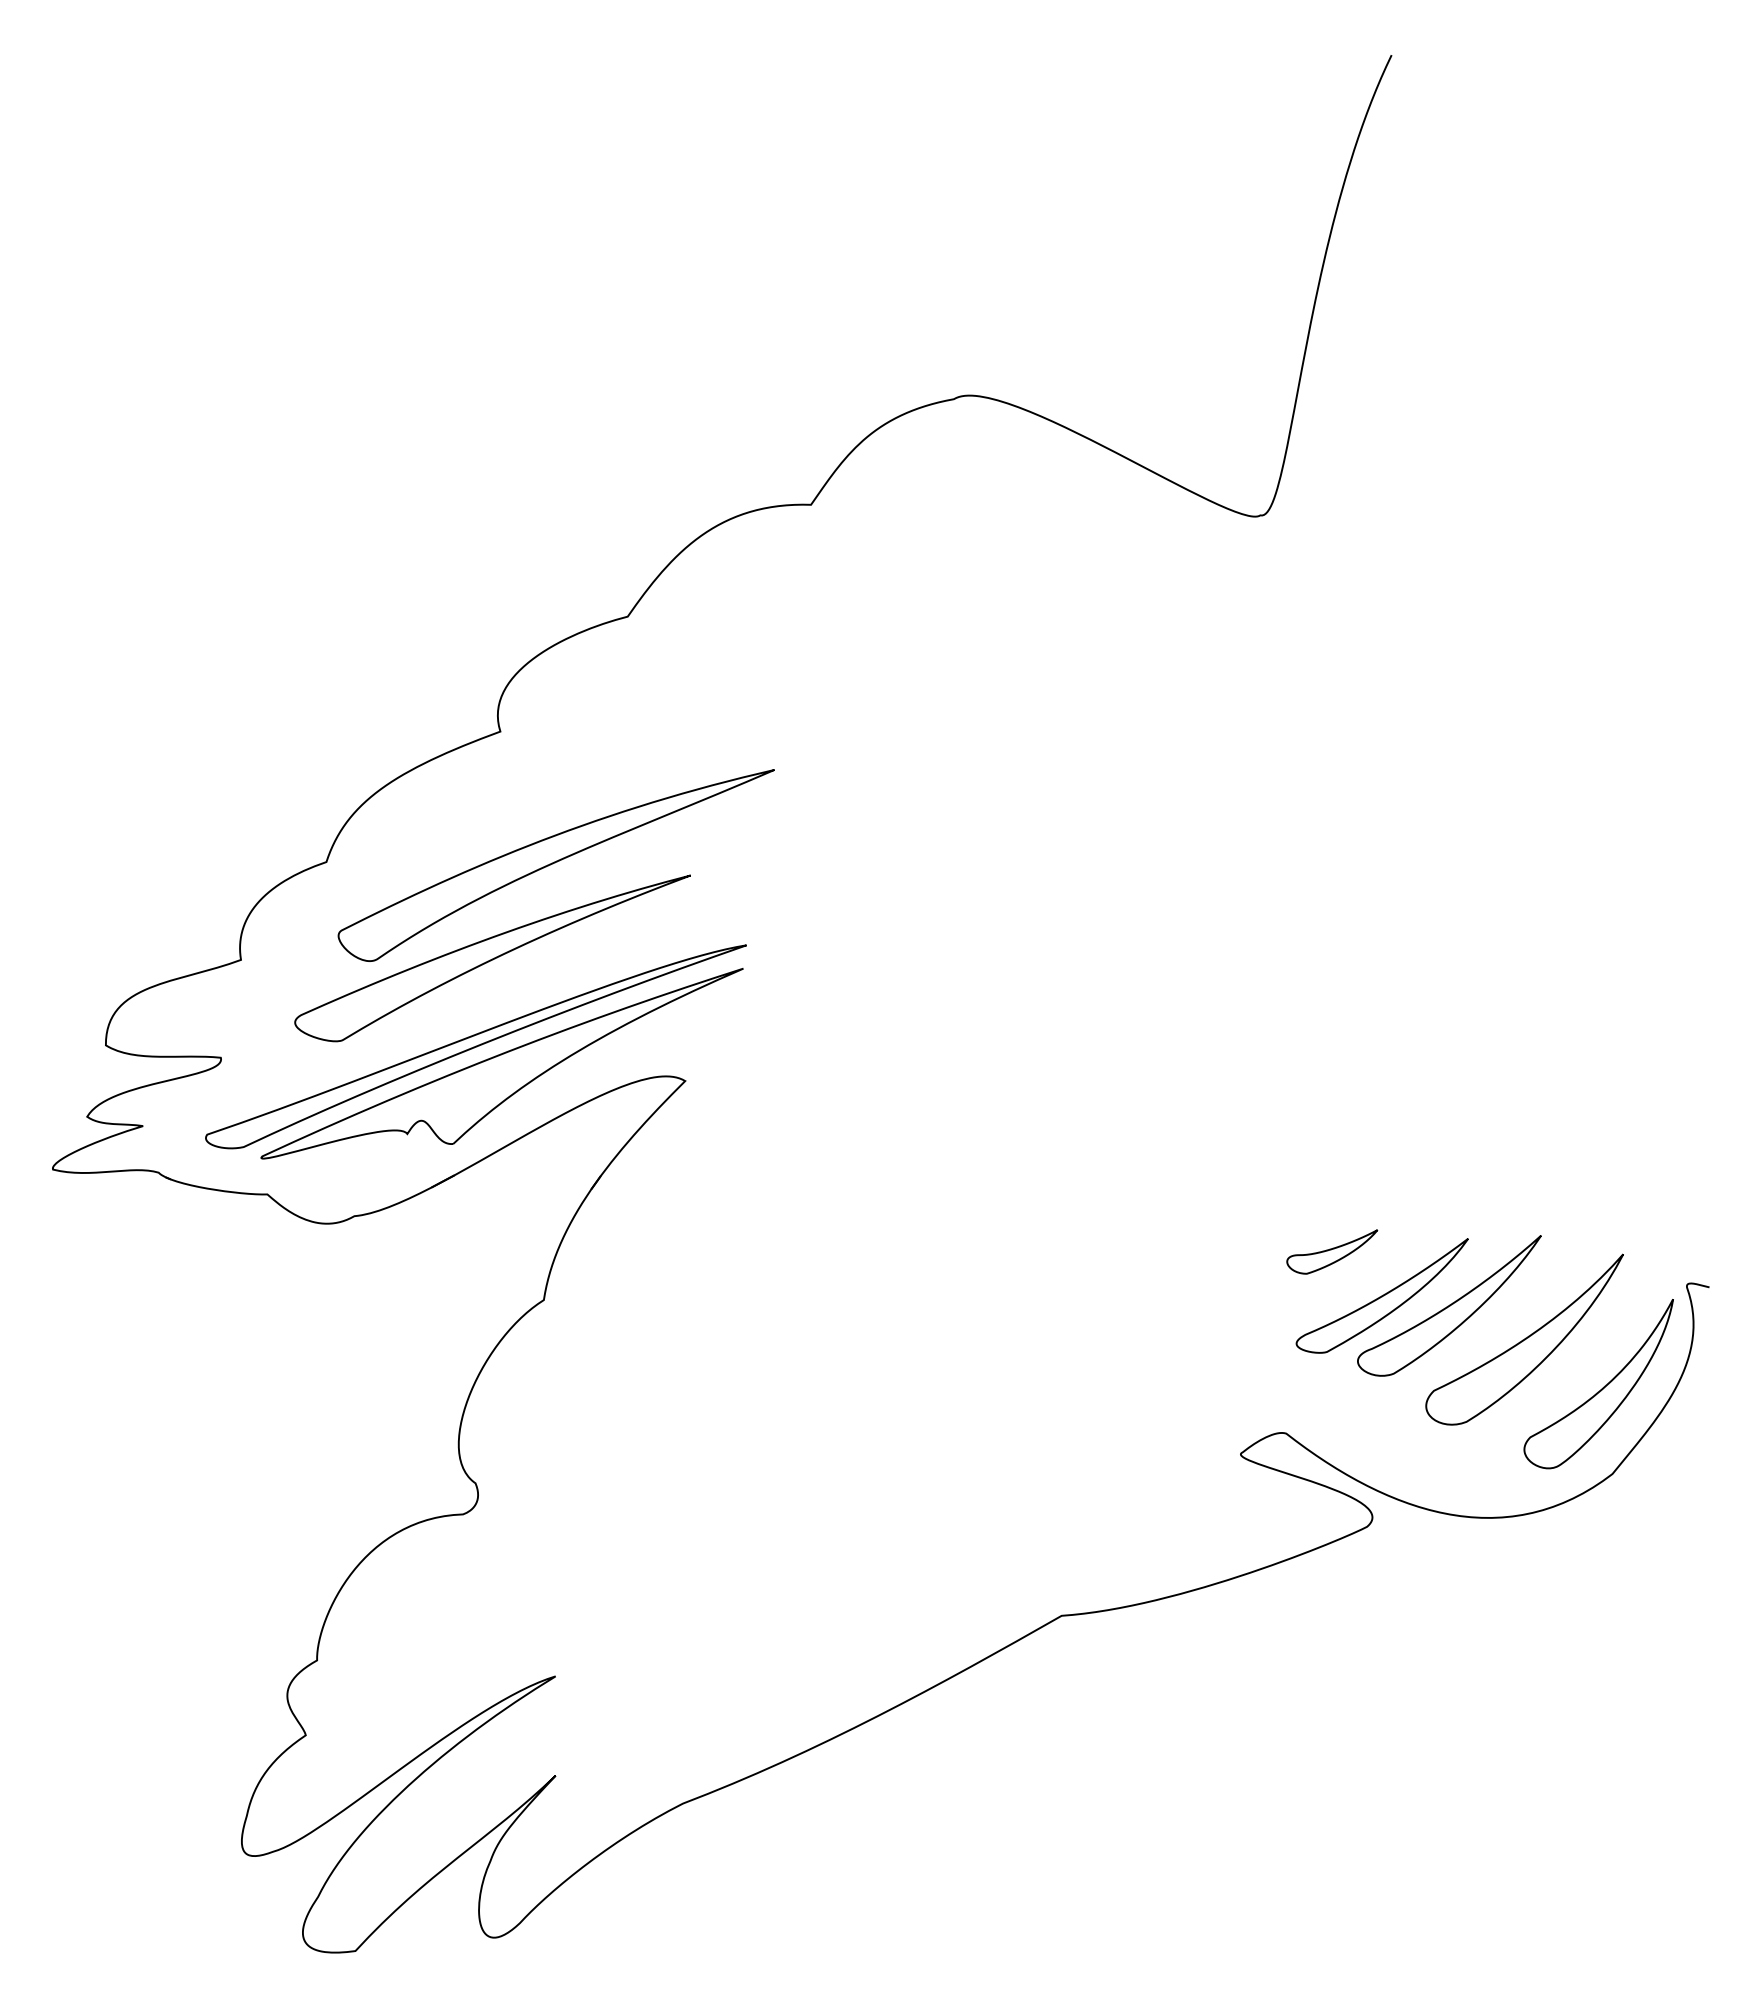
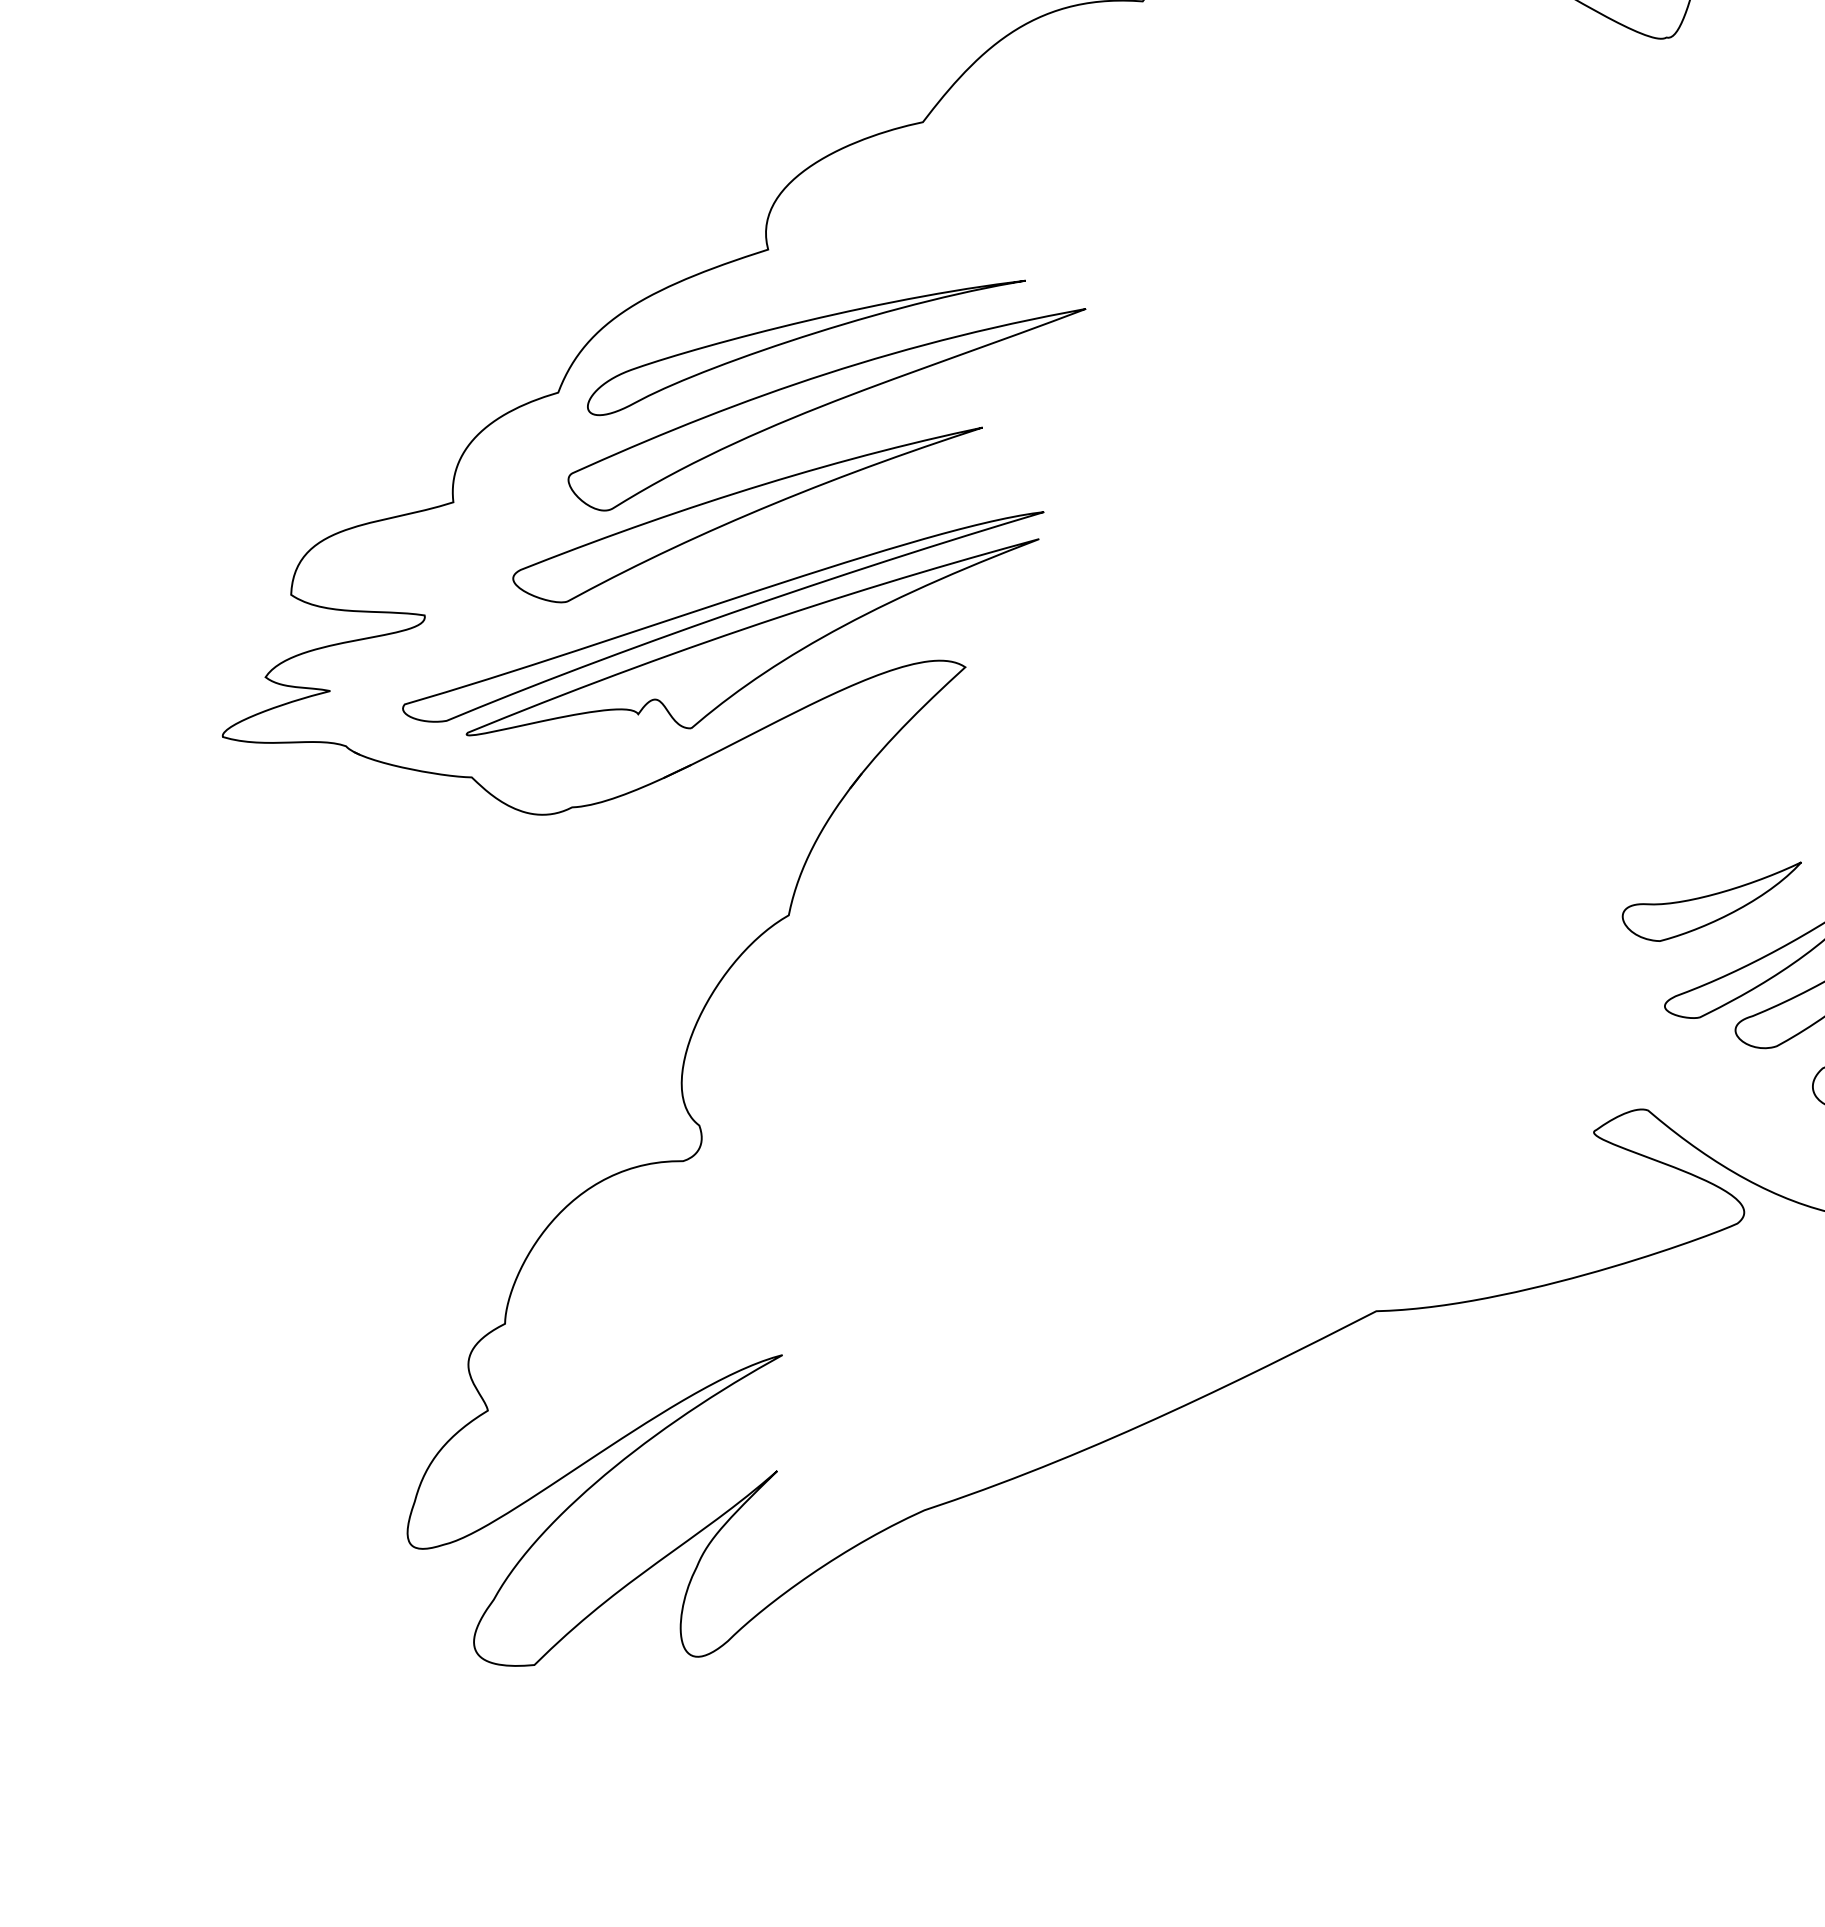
part: (535, 805) -> (805, 337), added
part: (1332, 1251) -> (1711, 900), size x1.67

